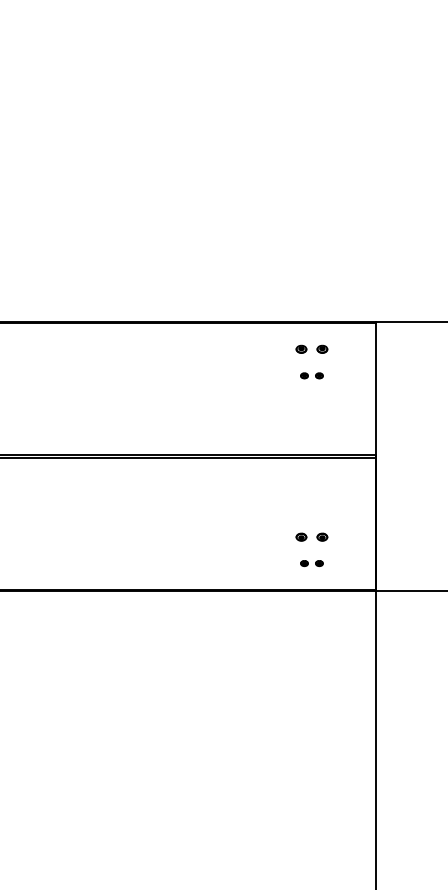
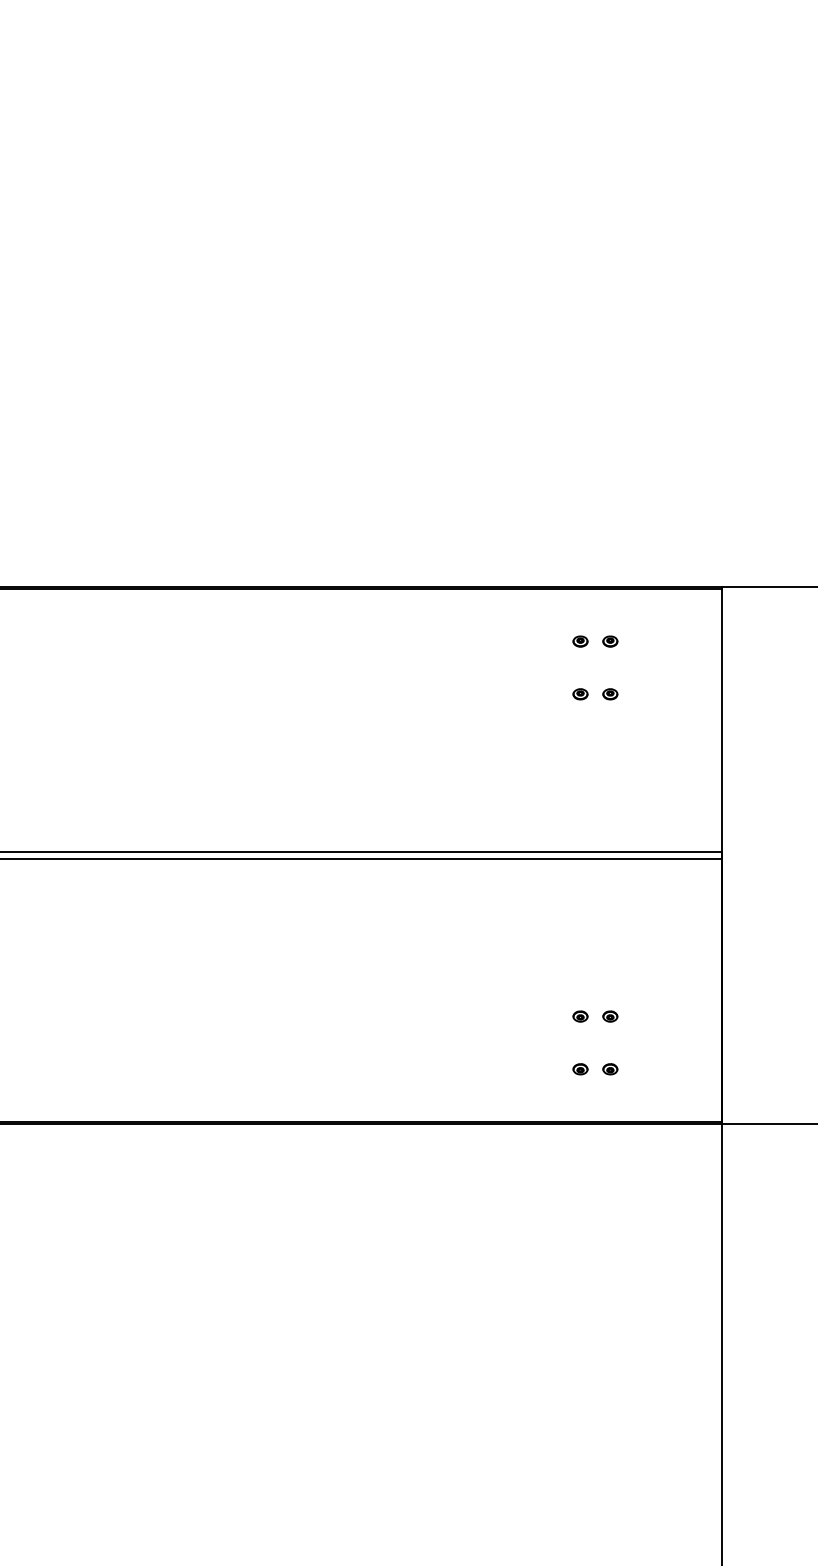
part: (311, 349) -> (594, 641), size x0.71
part: (311, 536) -> (594, 1015), size x0.71

